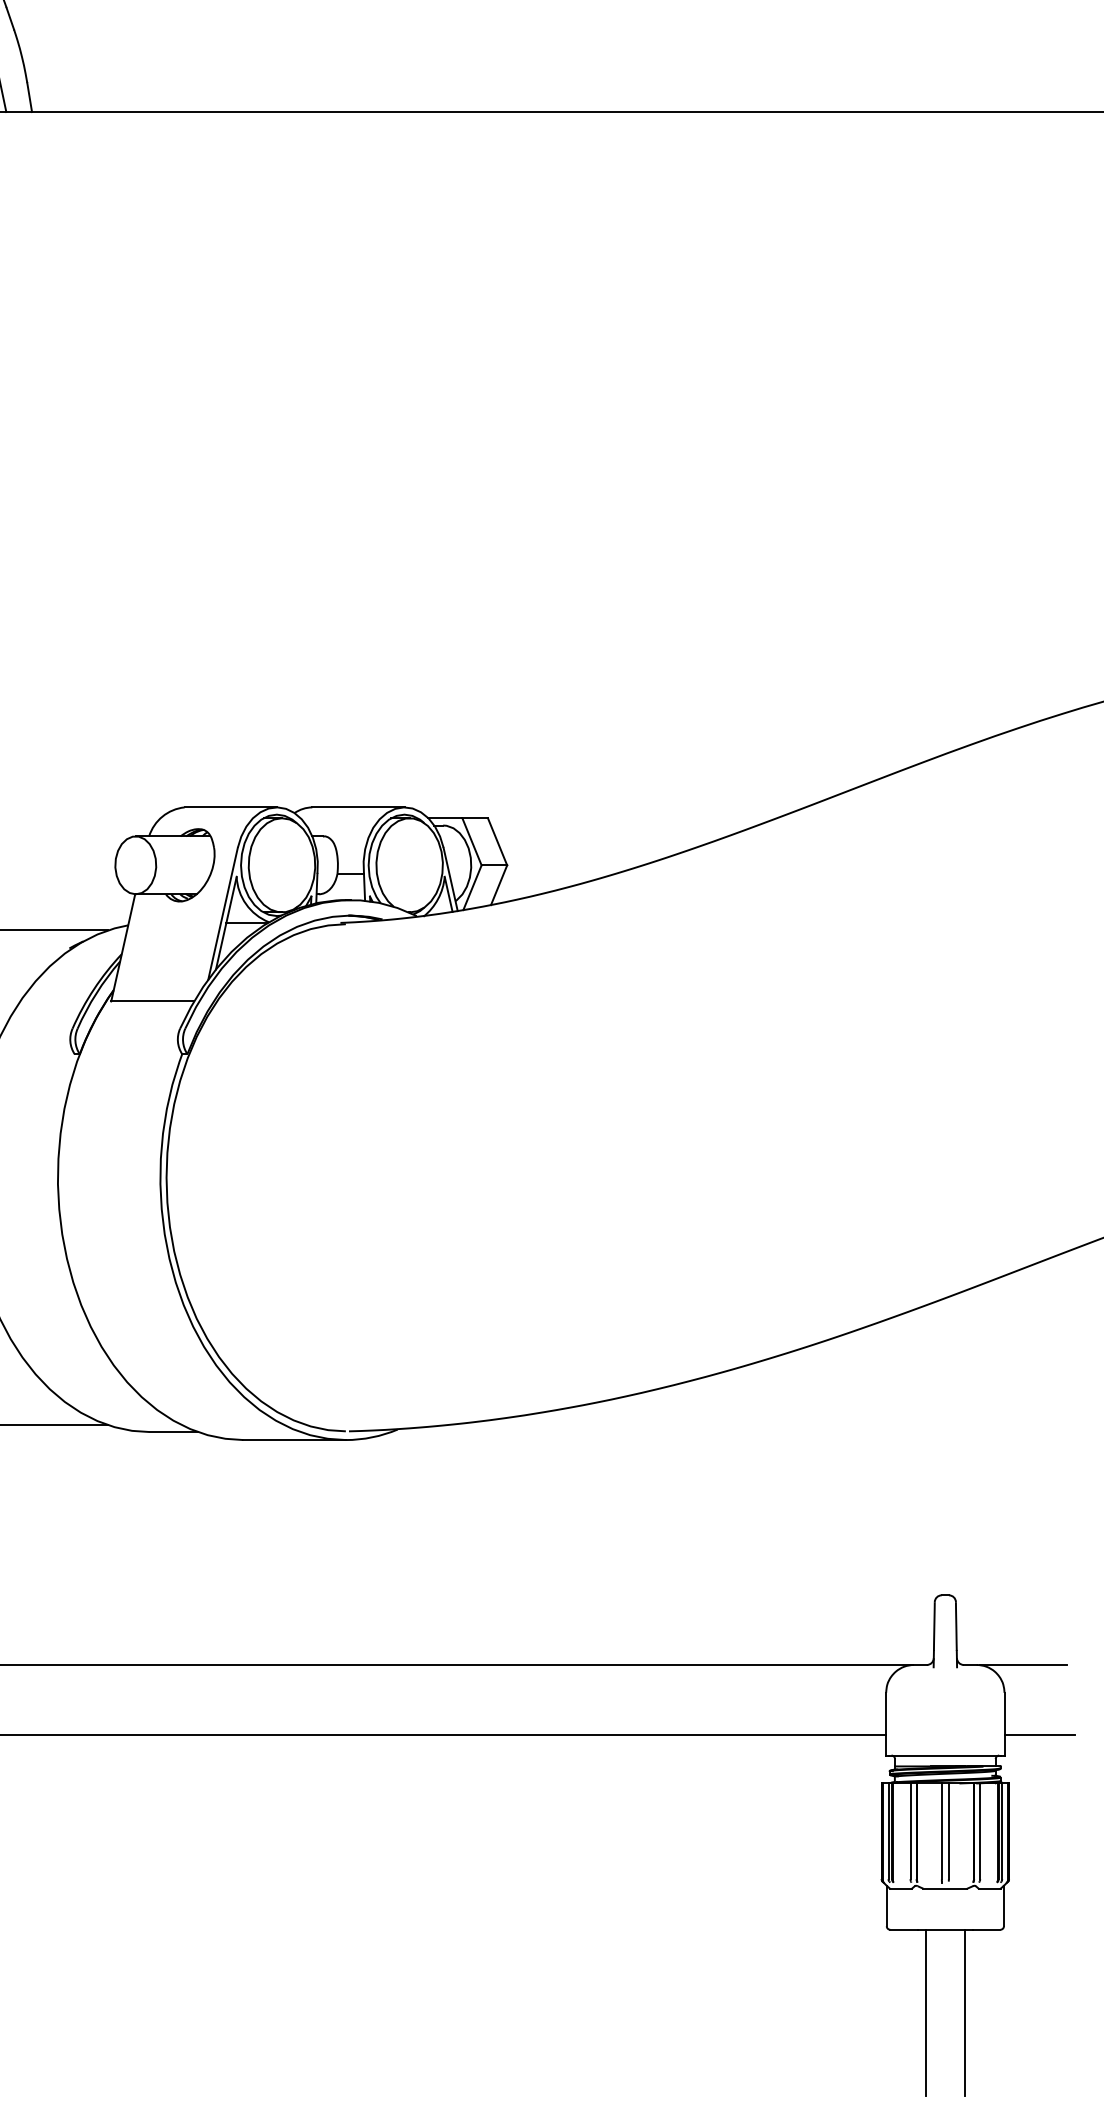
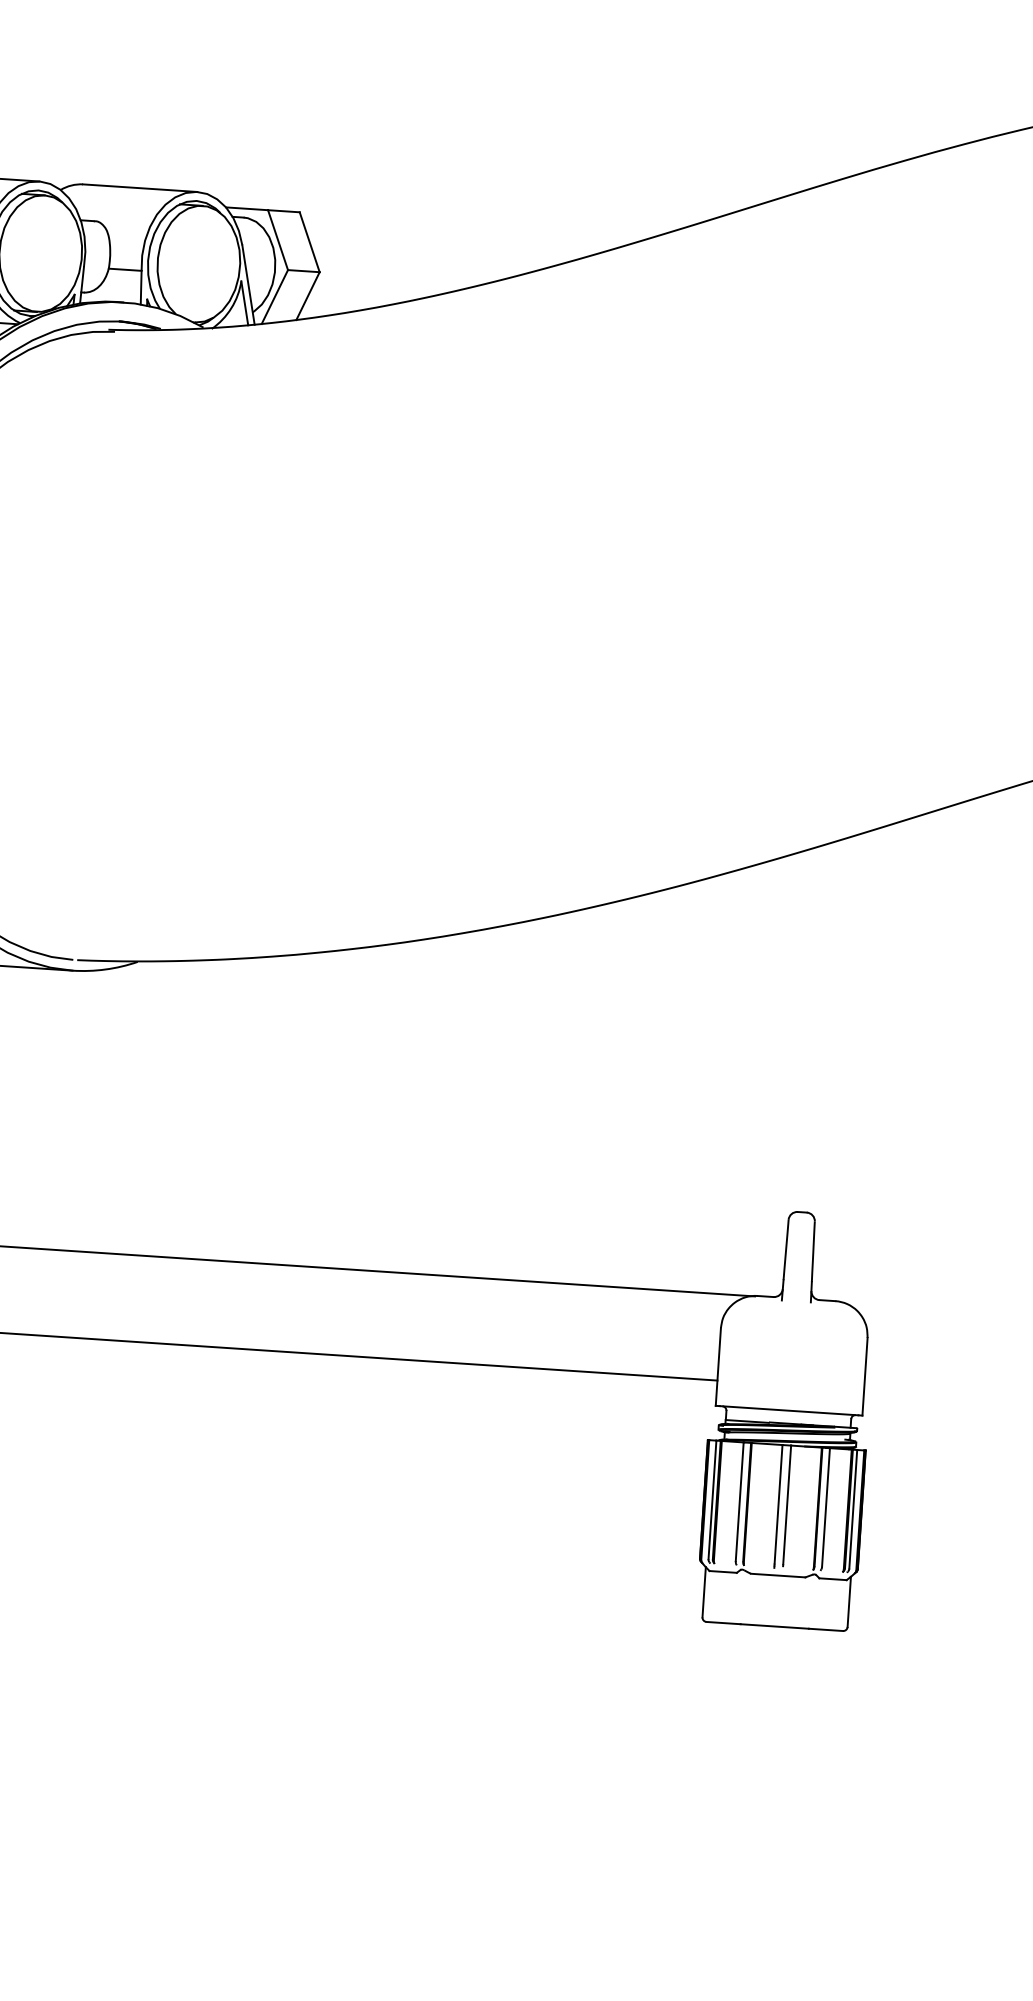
line: (1023, 1665) -> (893, 1305), removed
line: (1039, 1735) -> (907, 1393), removed
line: (925, 2012) -> (743, 1727), removed
line: (965, 2012) -> (792, 1730), removed

